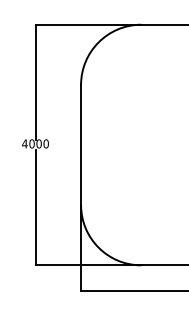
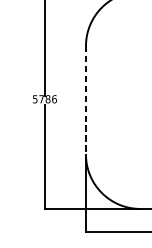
text: (35, 143) -> (44, 98), 4000 -> 5786
line: (81, 145) -> (86, 100), solid -> dashed

